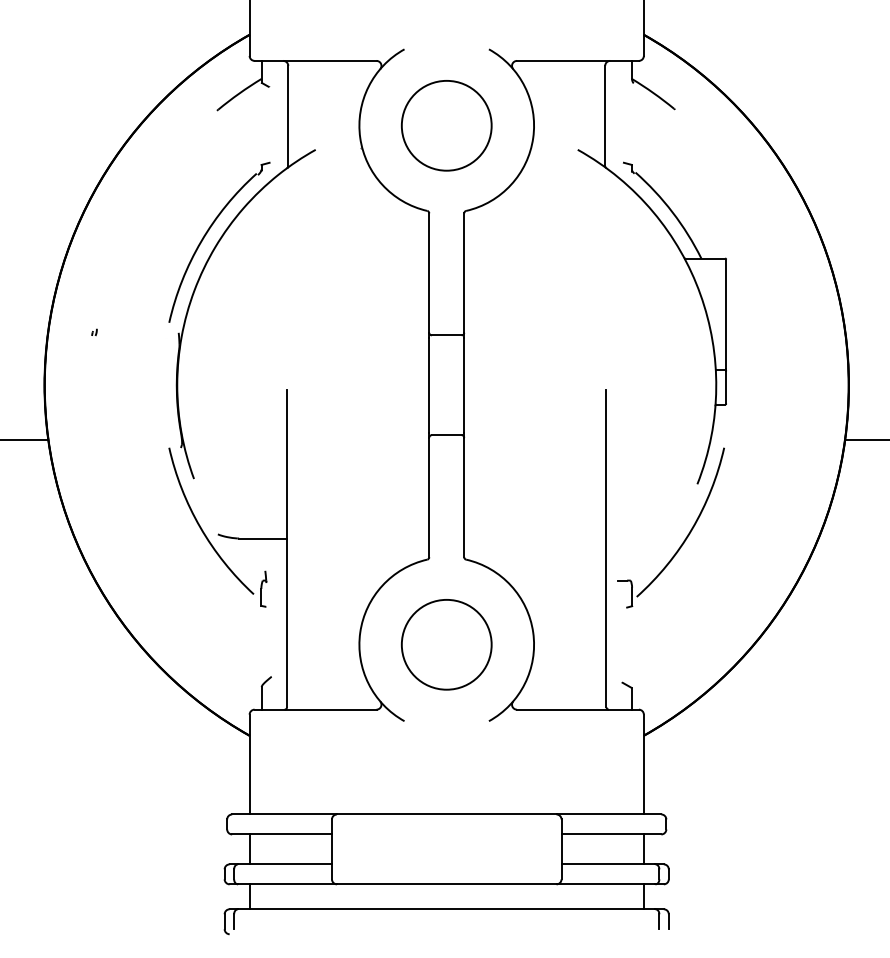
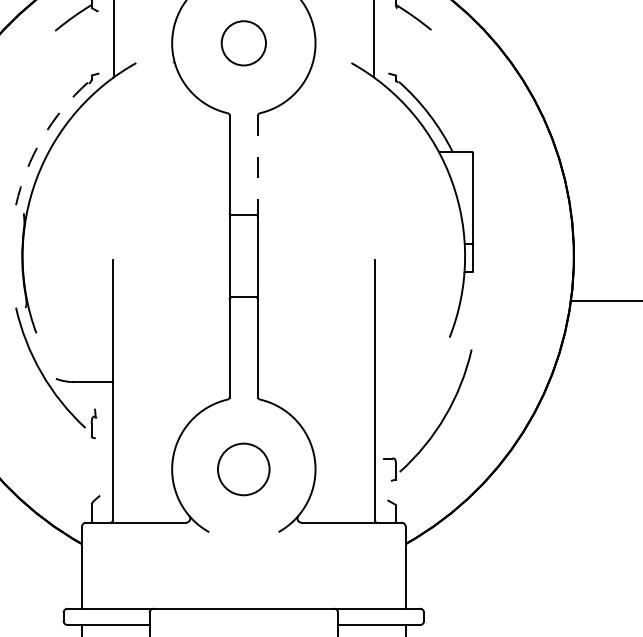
circle: (446, 125) -> (243, 43), size x0.6
arc: (201, 241) -> (42, 138), solid -> dashed
line: (464, 273) -> (258, 164), solid -> dashed
part: (685, 537) -> (439, 423), moved
circle: (446, 644) -> (243, 469), size x0.7

